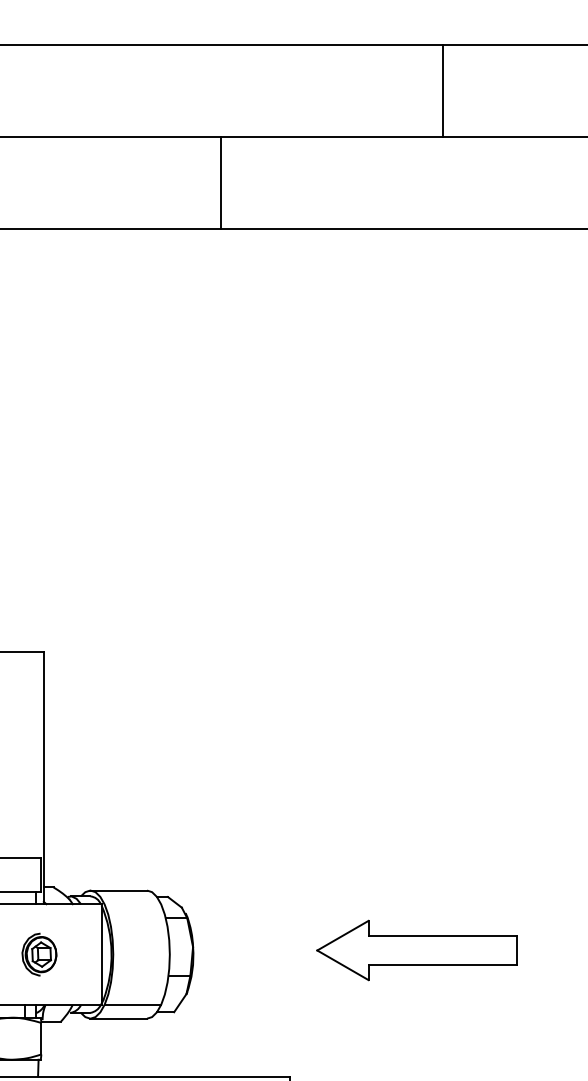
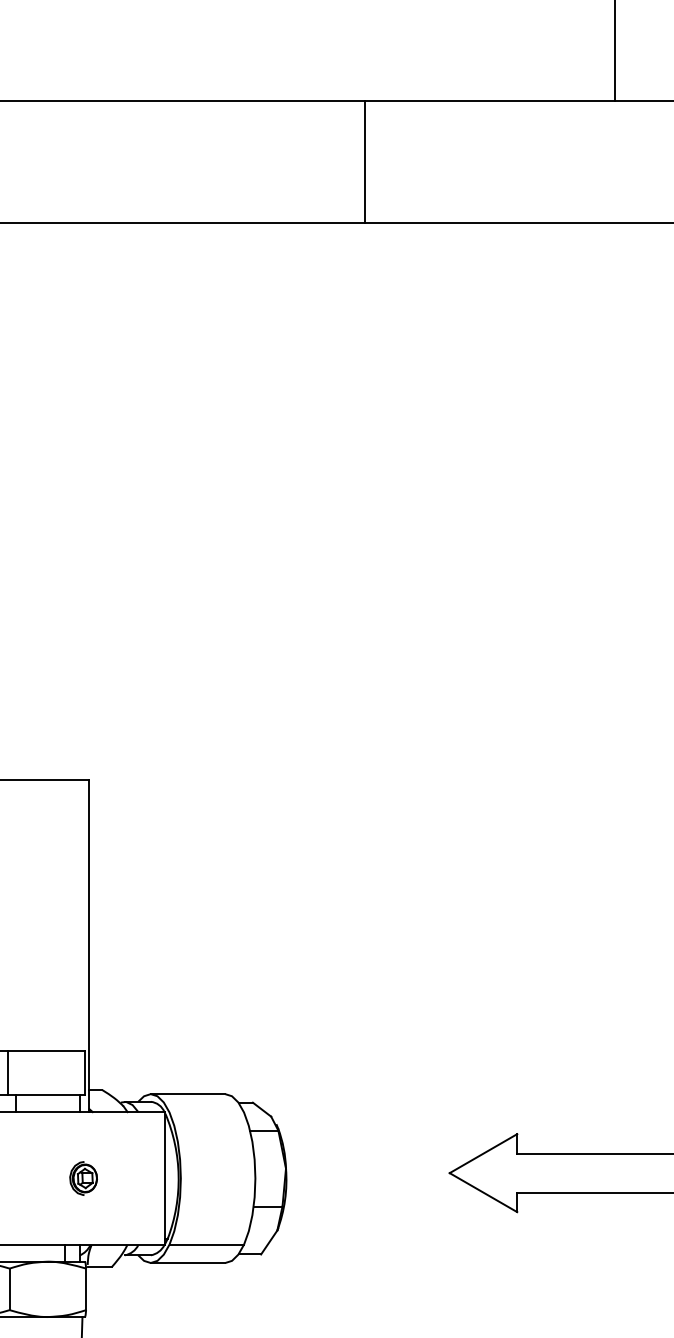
line: (221, 183) -> (365, 162), moved
part: (39, 954) -> (83, 1178), size x0.6

